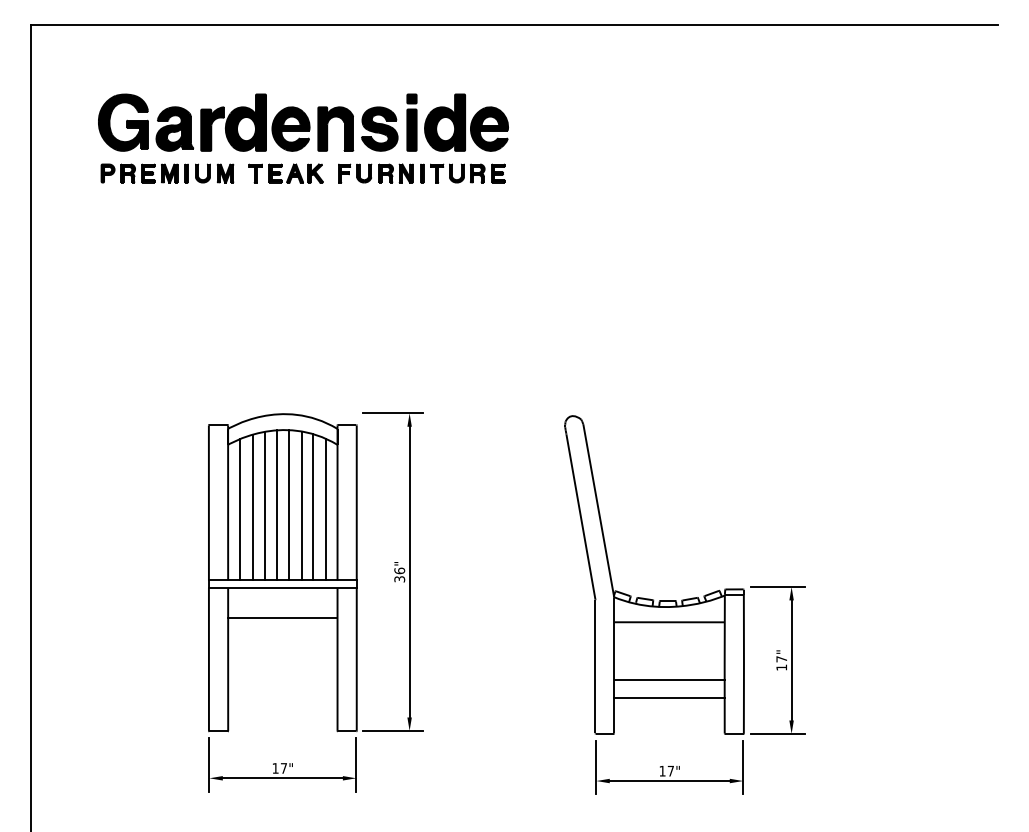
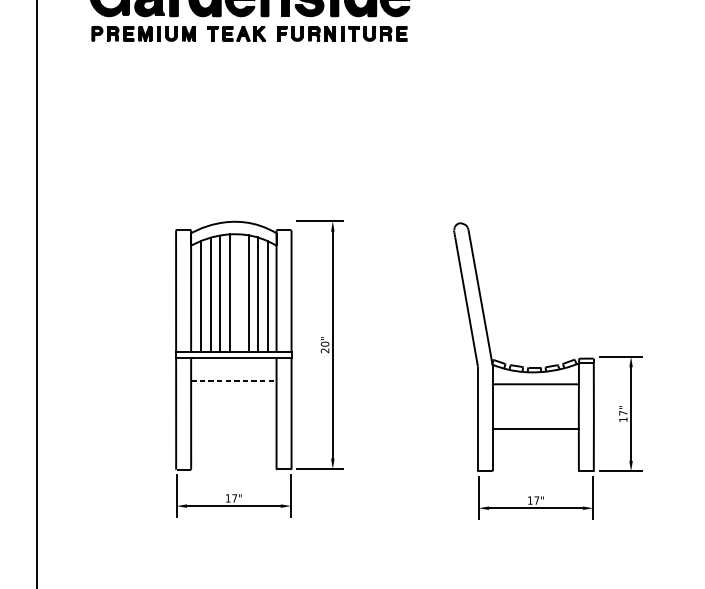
line: (288, 505) -> (238, 293), removed
text: (399, 574) -> (324, 346), 36" -> 20"
line: (283, 618) -> (234, 381), solid -> dashed
line: (669, 698) -> (535, 443), removed

